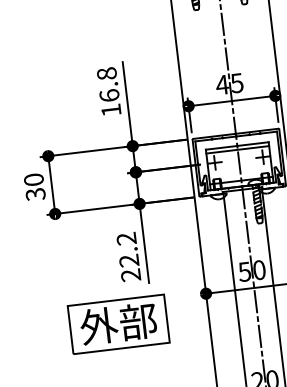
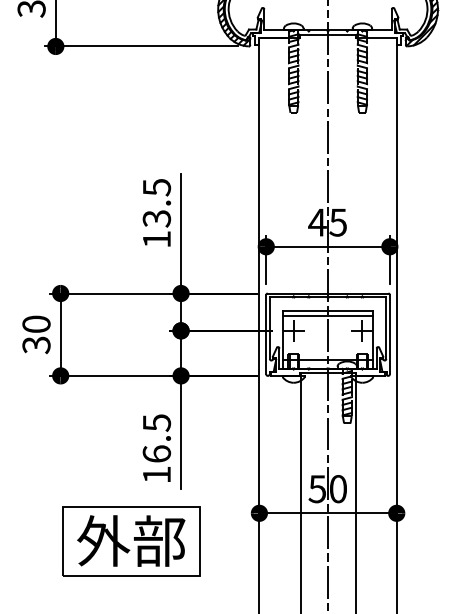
text: (107, 84) -> (156, 202), 16.8 -> 13.5
text: (128, 256) -> (156, 448), 22.2 -> 16.5

